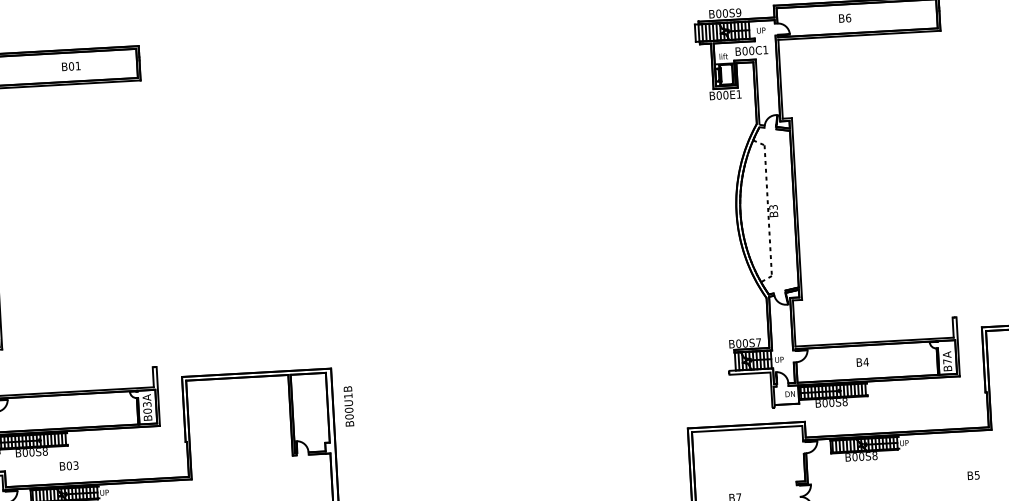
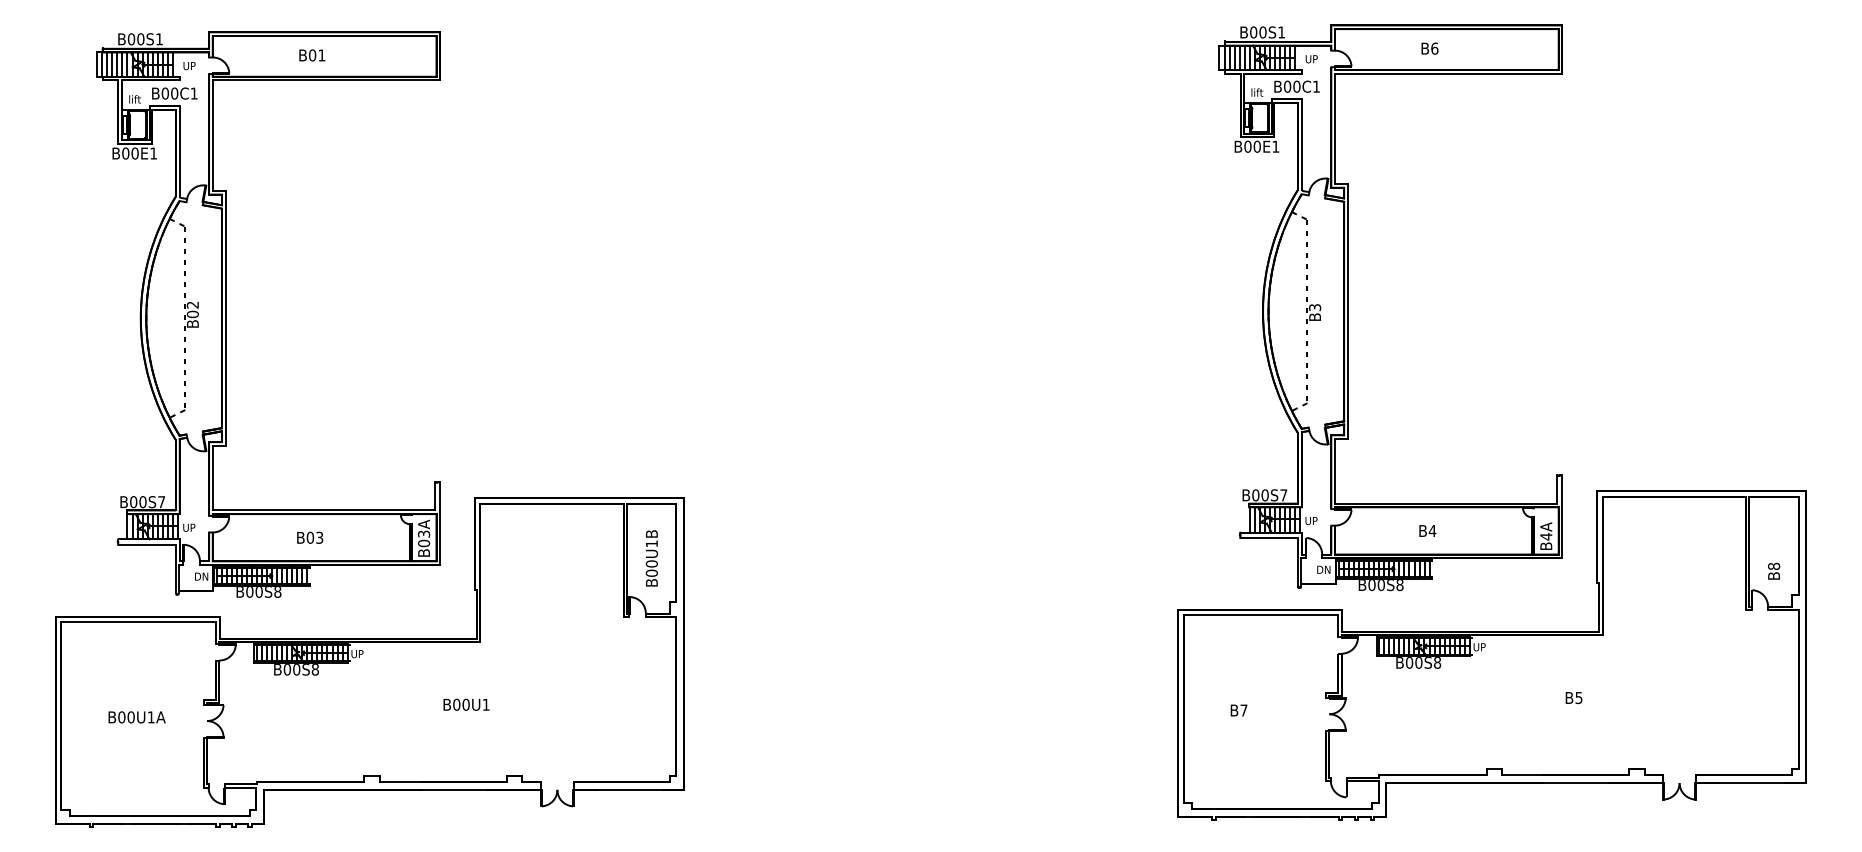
text: (738, 12) -> (1281, 32), B00S9 -> B00S1
text: (71, 66) -> (312, 55), moved
text: (947, 361) -> (1546, 536), B7A -> B4A
text: (348, 406) -> (651, 558), moved
text: (69, 465) -> (310, 537), moved

